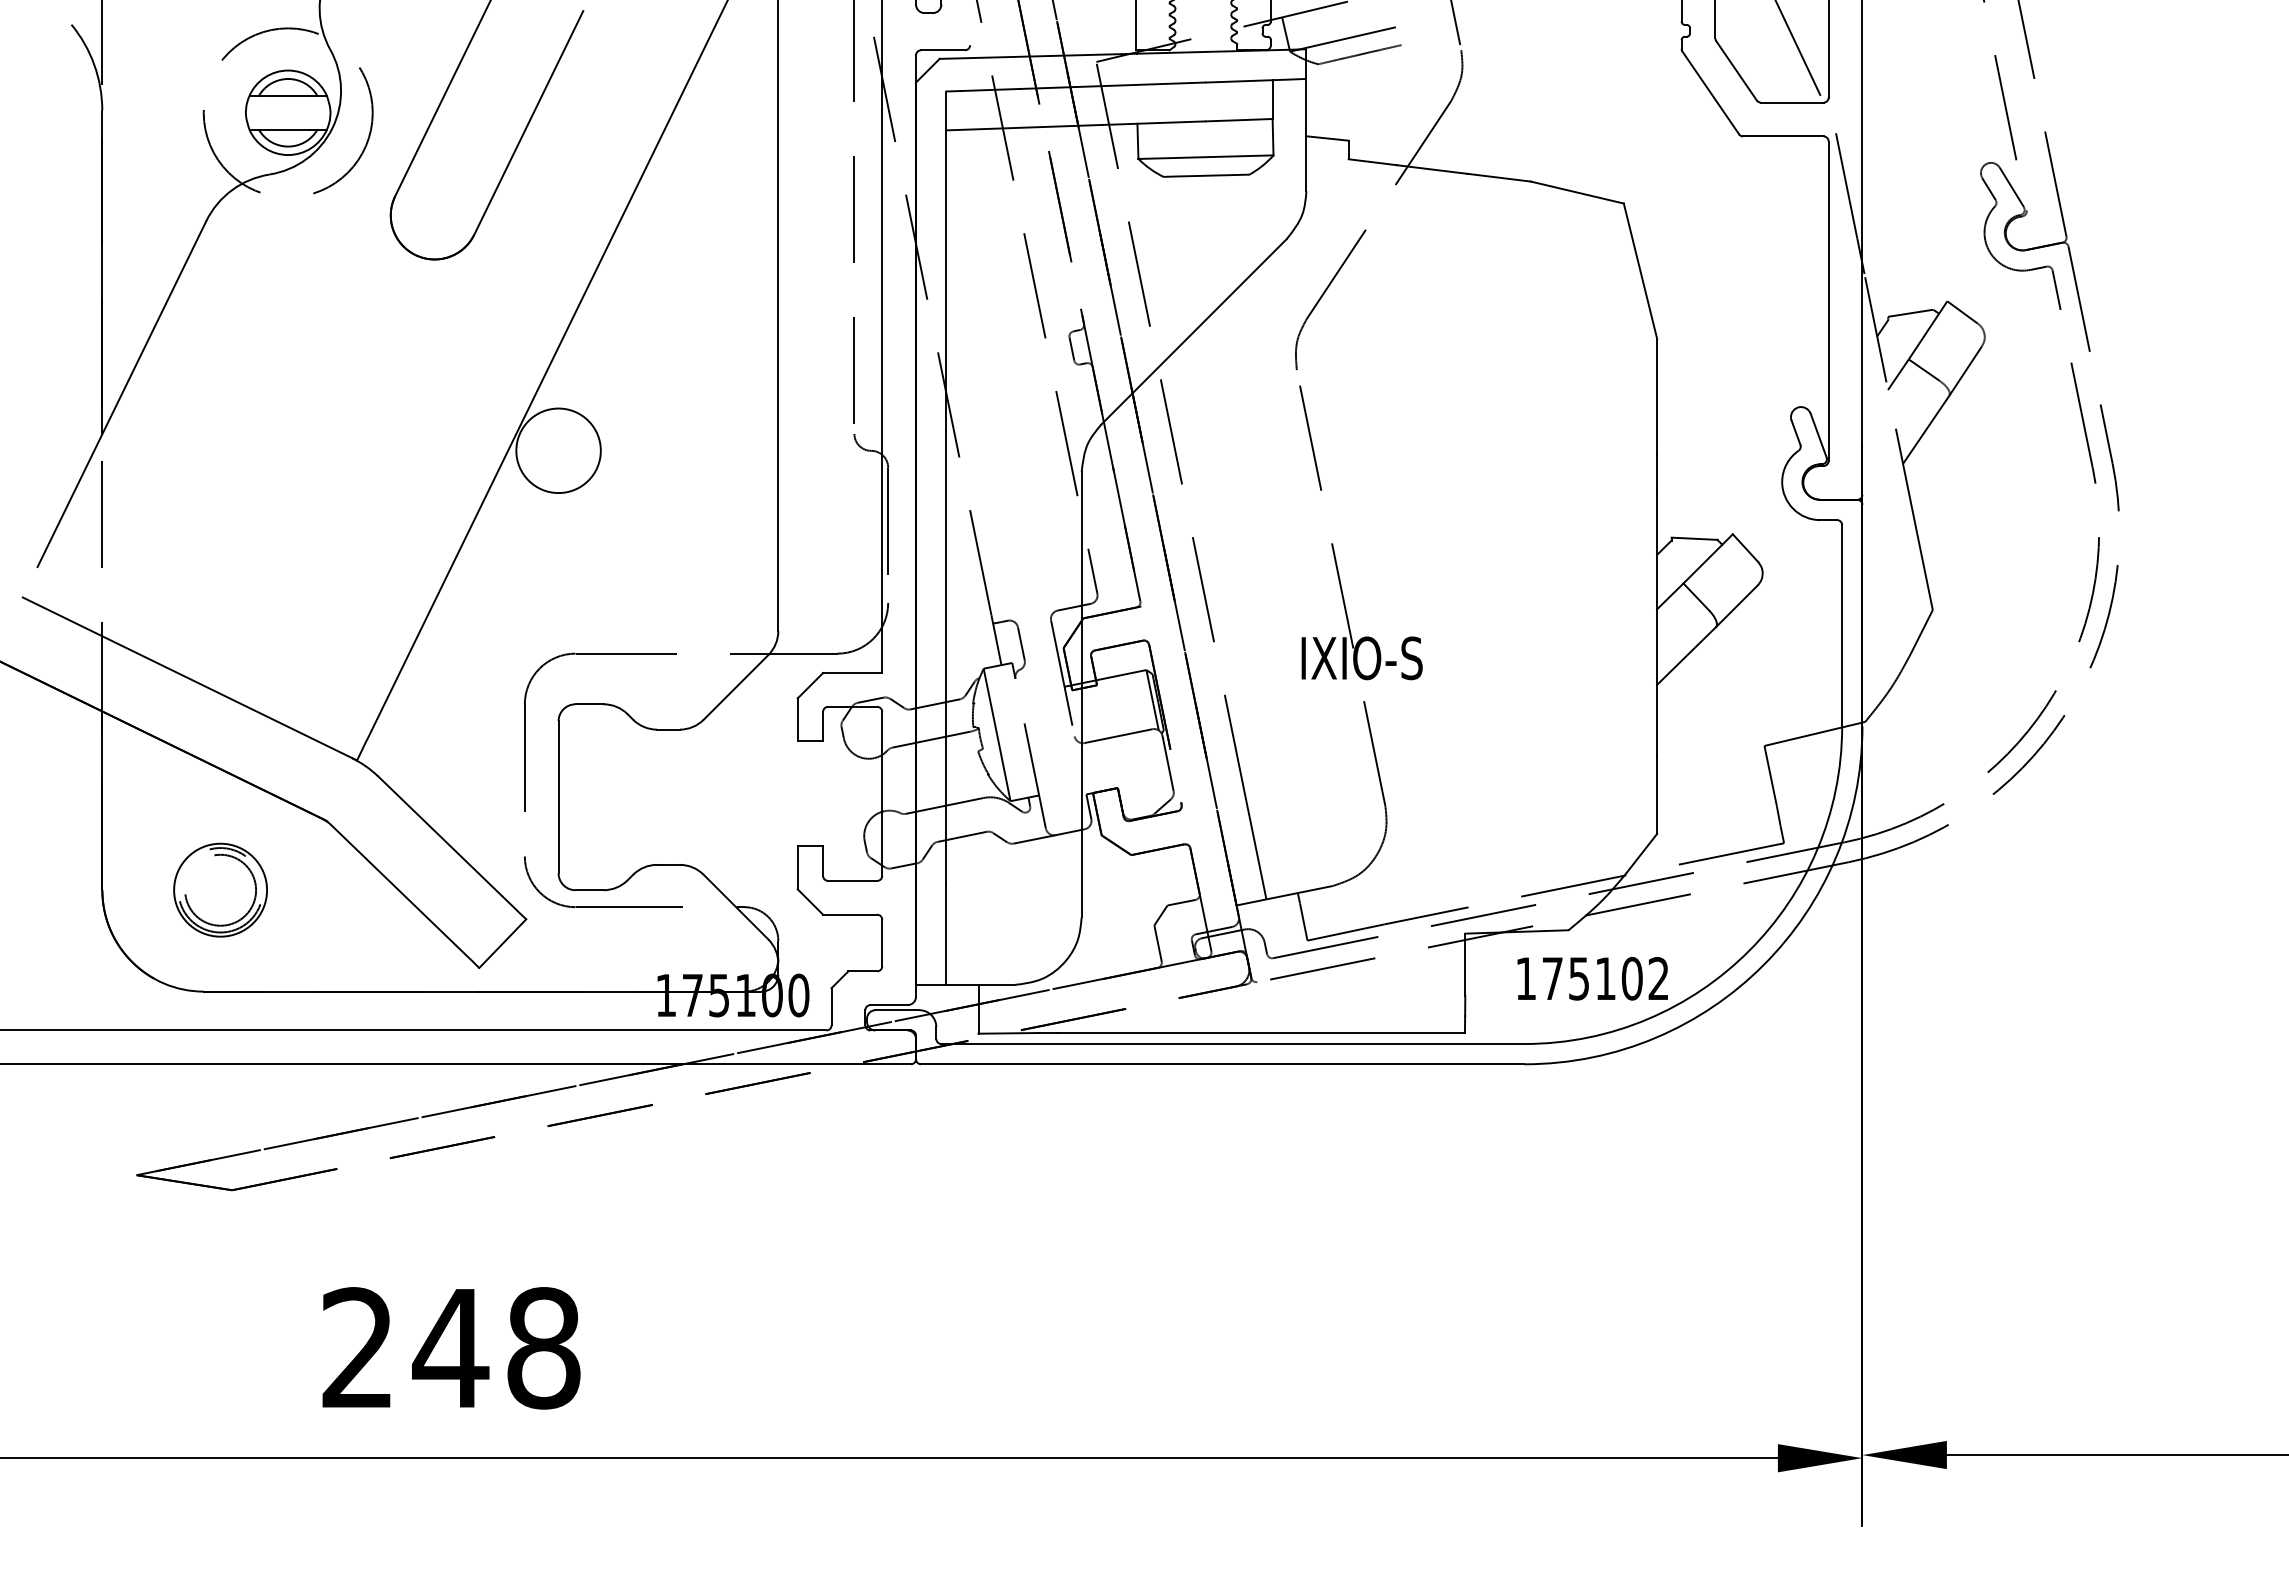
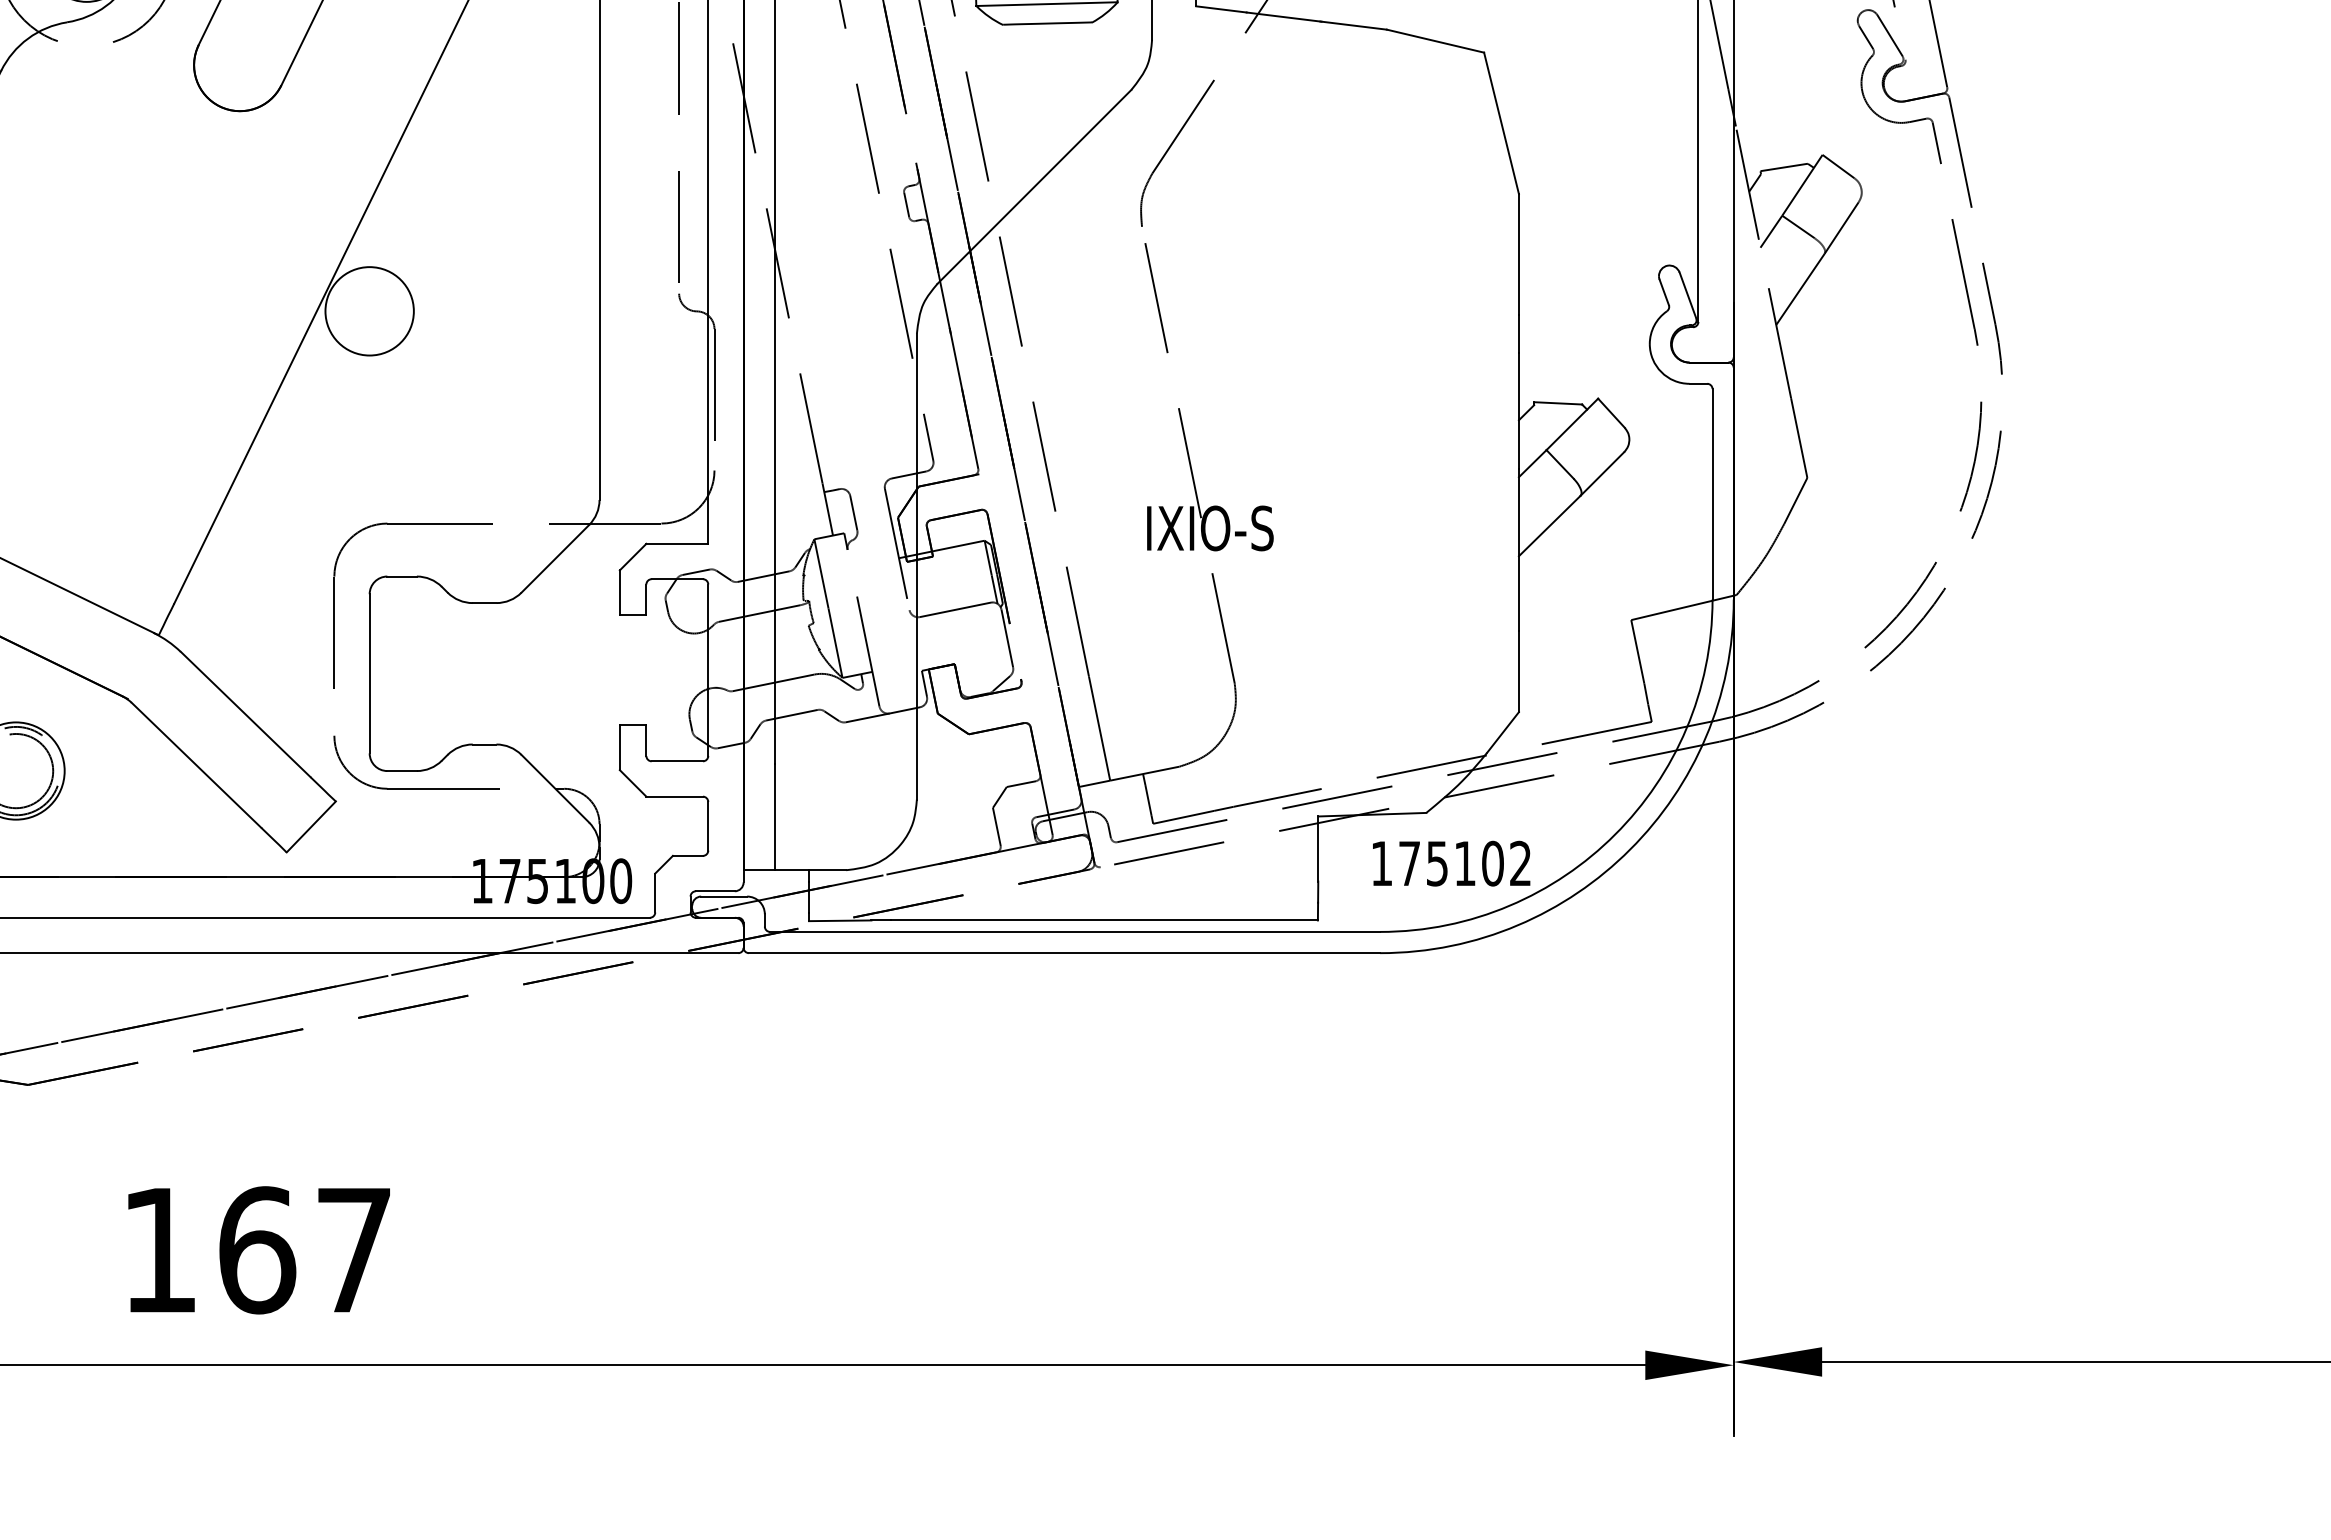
text: (451, 1348) -> (257, 1250), 248 -> 167

